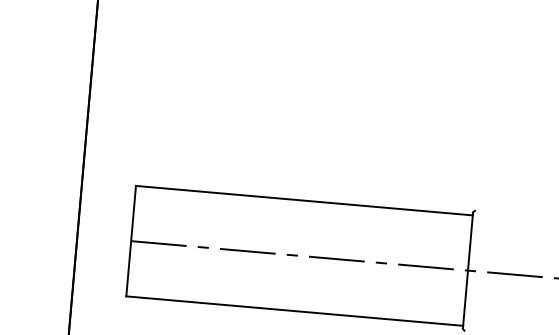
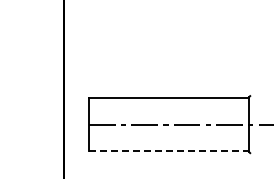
line: (295, 310) -> (169, 150), solid -> dashed

